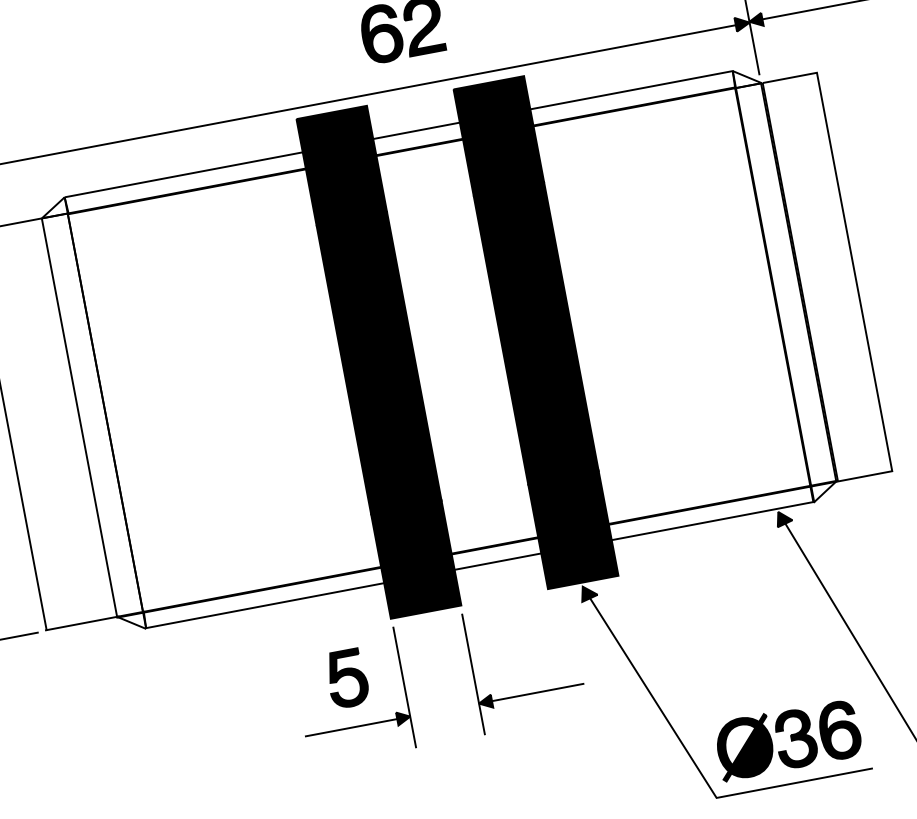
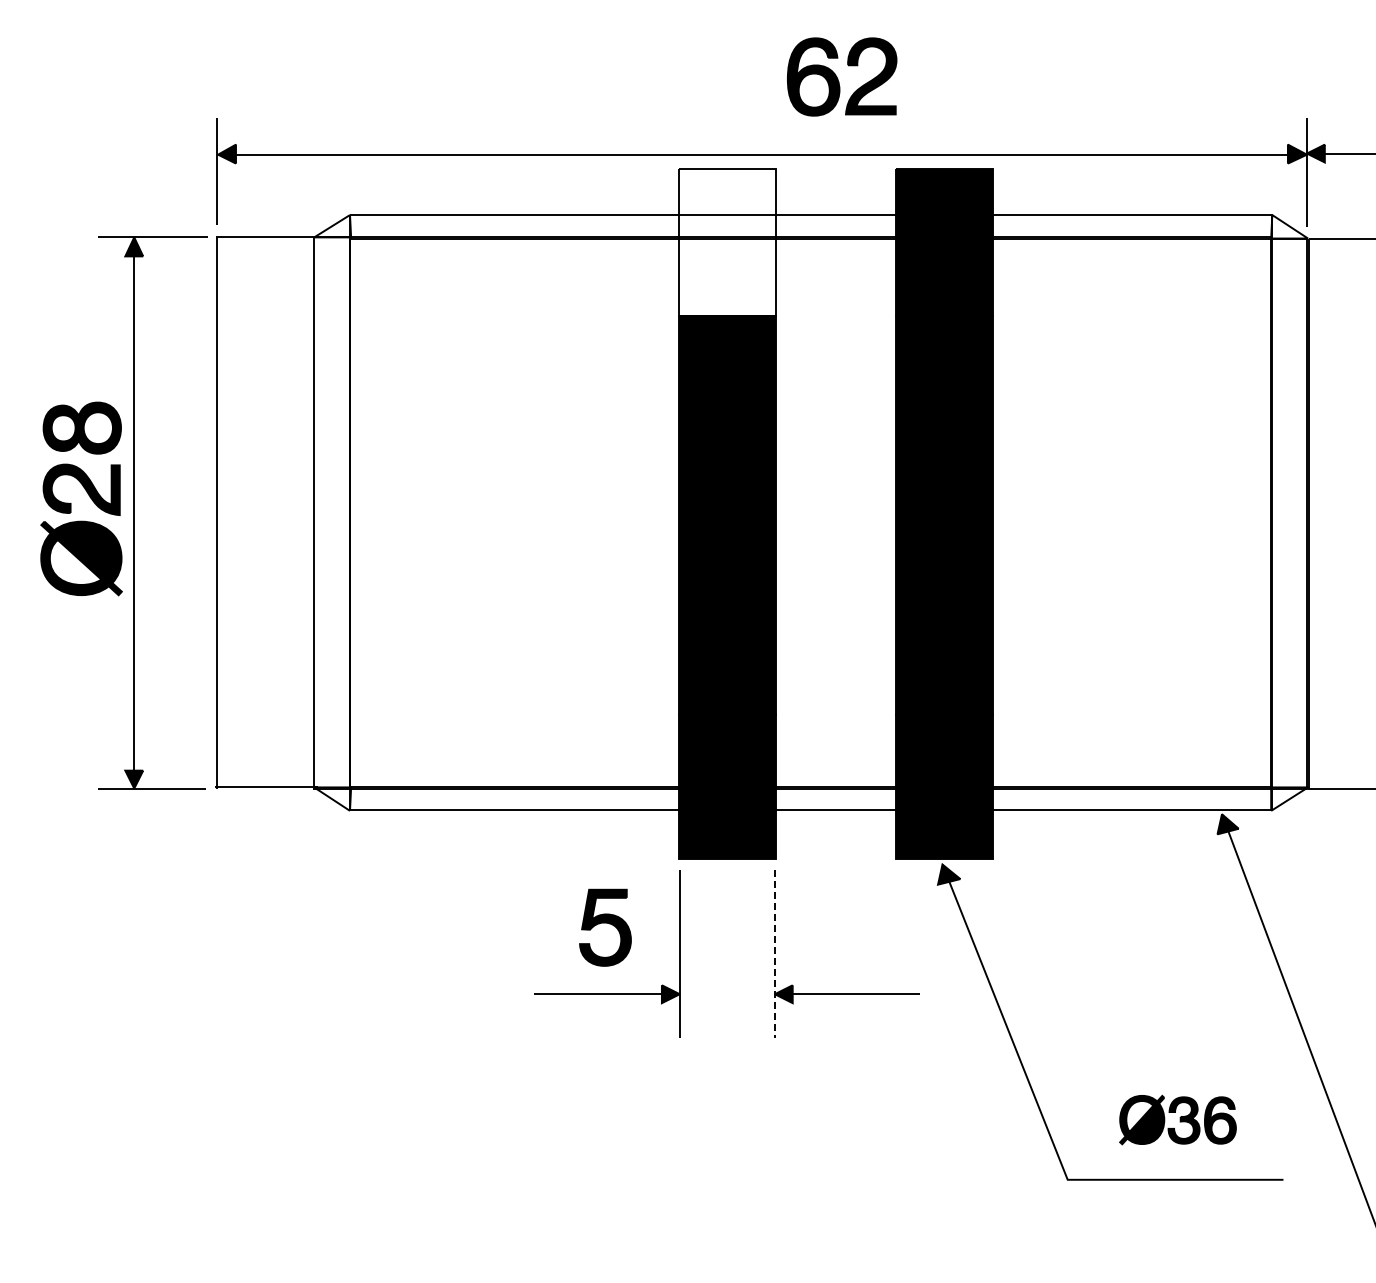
fill: (341, 165) -> (726, 242), removed
line: (473, 674) -> (774, 953), solid -> dashed
part: (787, 739) -> (1177, 1119), size x0.6

